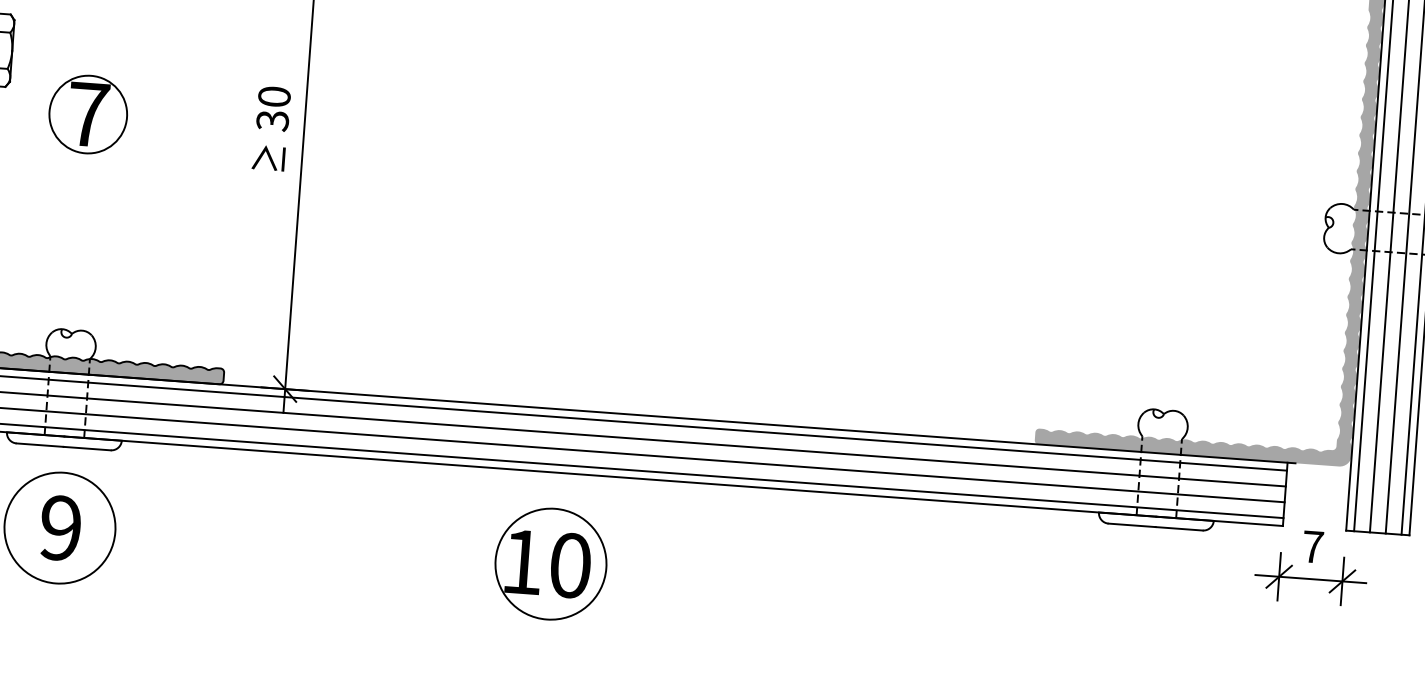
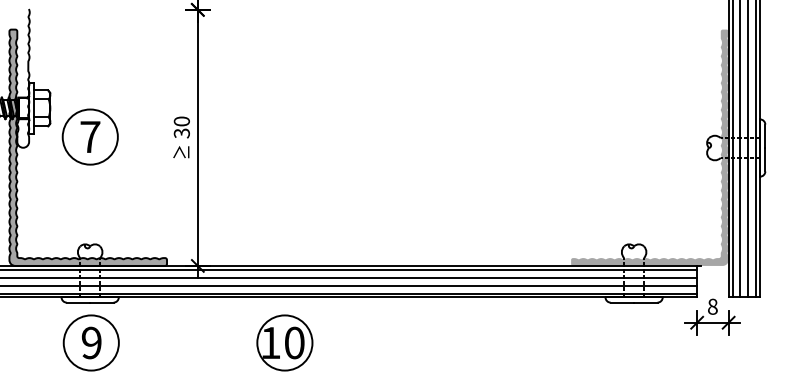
circle: (86, 113) -> (89, 136), size x1.43
text: (1312, 546) -> (712, 306), 7 -> 8
part: (550, 563) -> (284, 342), moved

